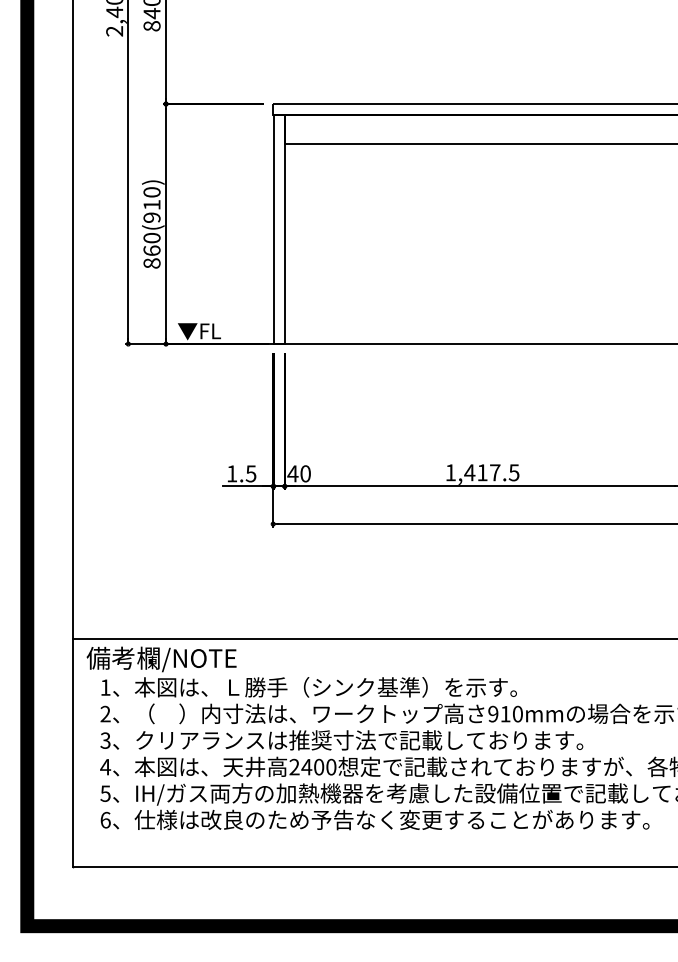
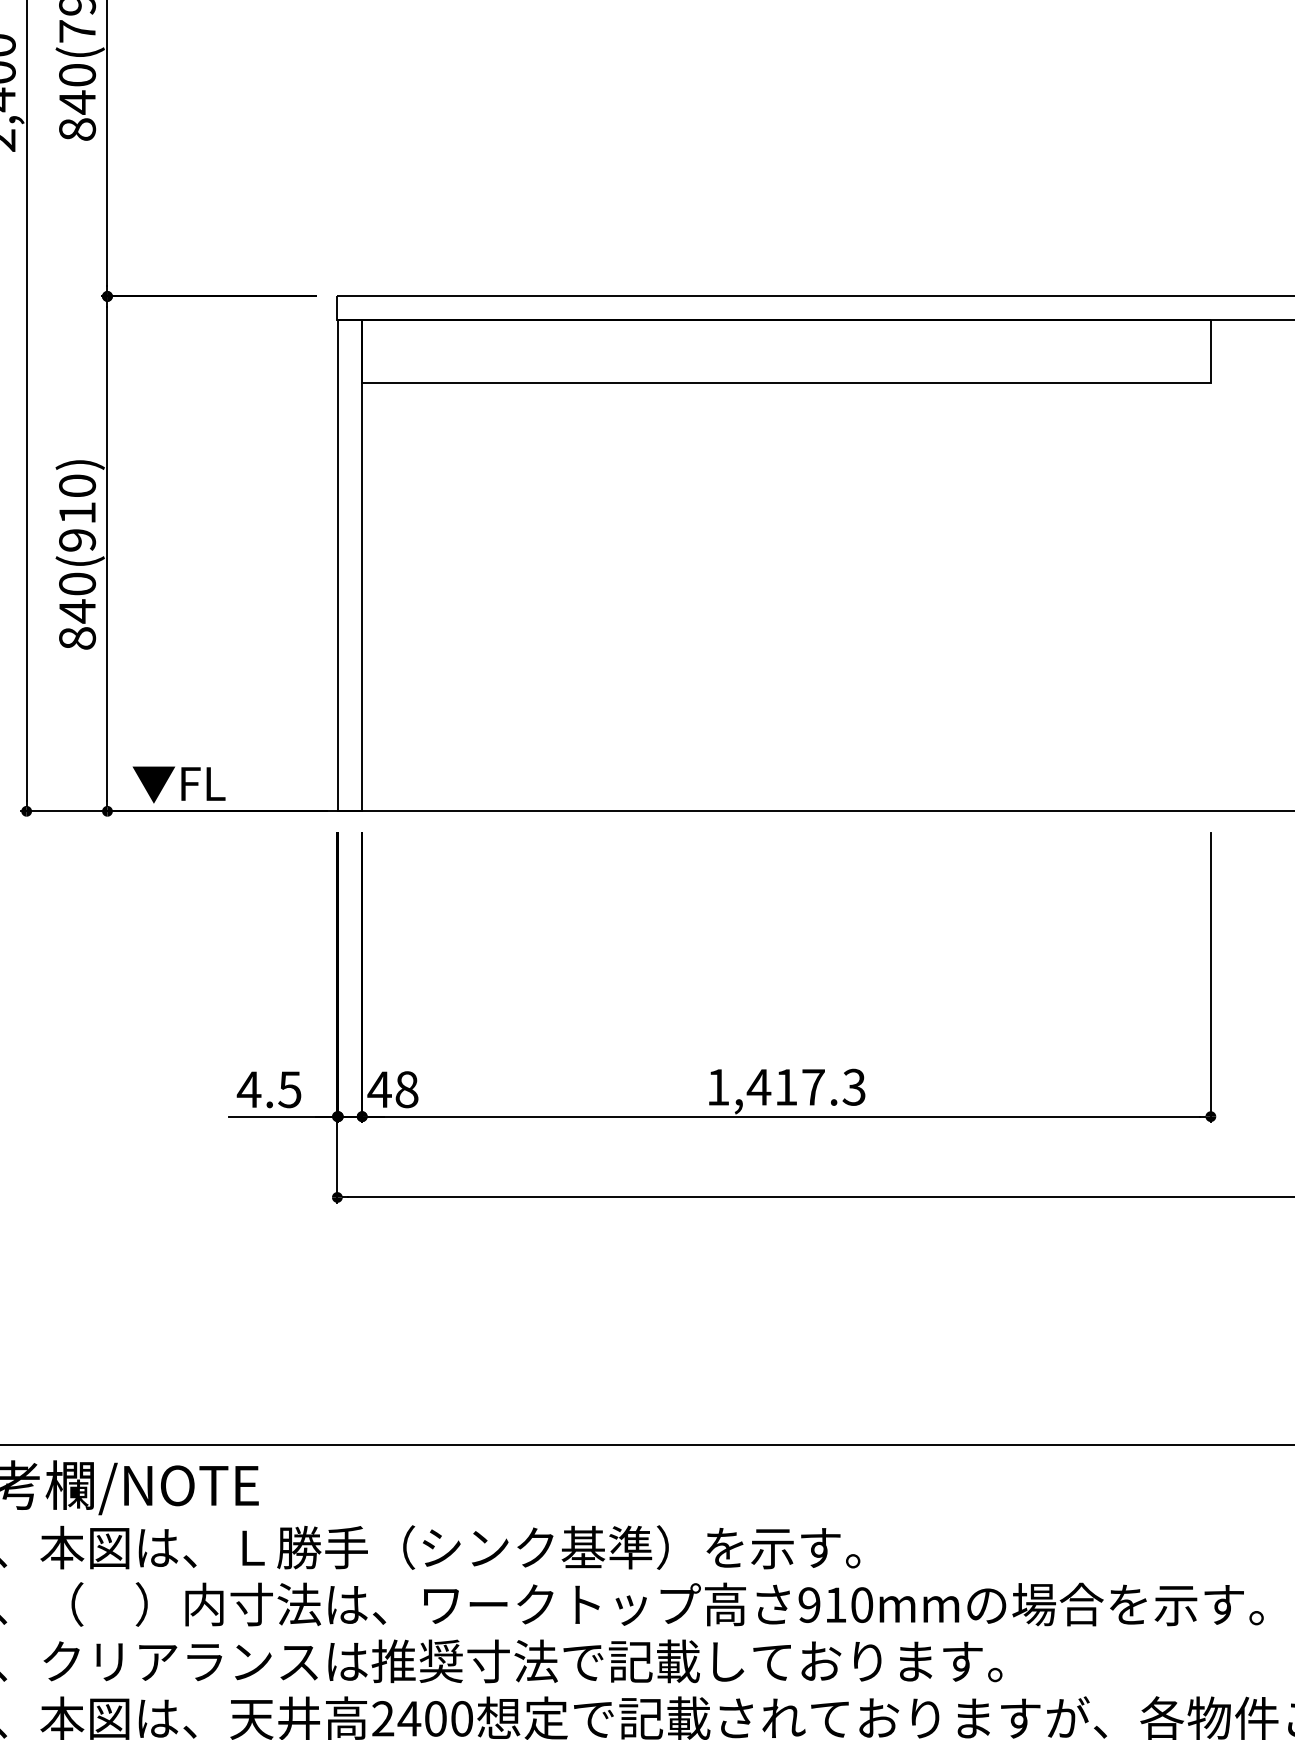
text: (151, 250) -> (76, 610), 860(910) -> 840(910)
text: (514, 472) -> (854, 1086), 1,417.5 -> 1,417.3
text: (231, 473) -> (247, 1088), 1.5 -> 4.5
text: (305, 474) -> (406, 1091), 40 -> 48

